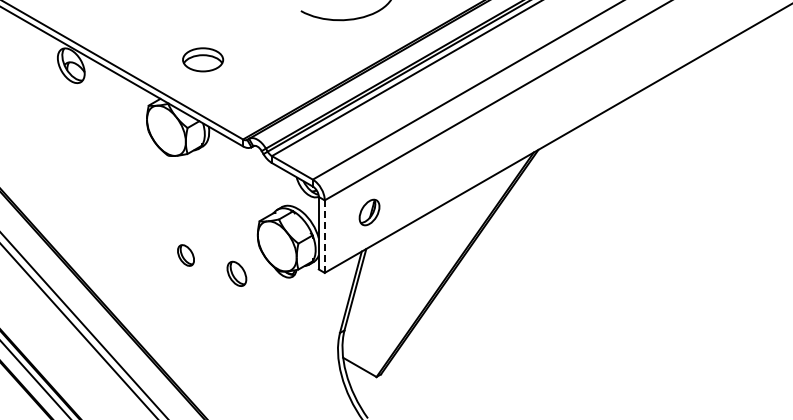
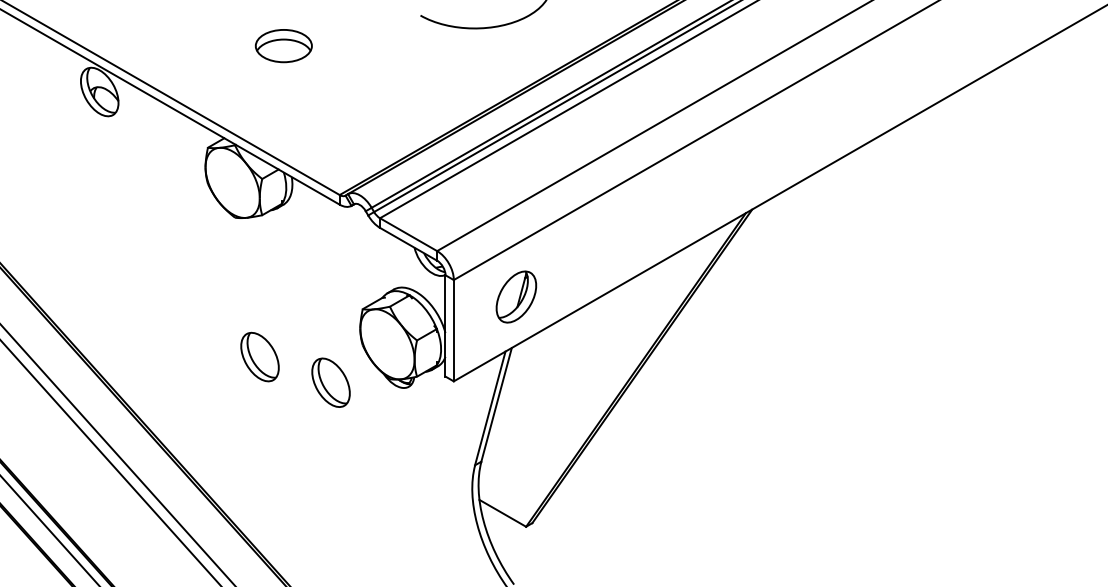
part: (203, 59) -> (284, 45), moved
part: (369, 212) -> (516, 296), size x1.43
line: (324, 237) -> (453, 331), dashed -> solid
part: (185, 255) -> (259, 357), size x1.67
part: (236, 273) -> (330, 382), size x1.43

